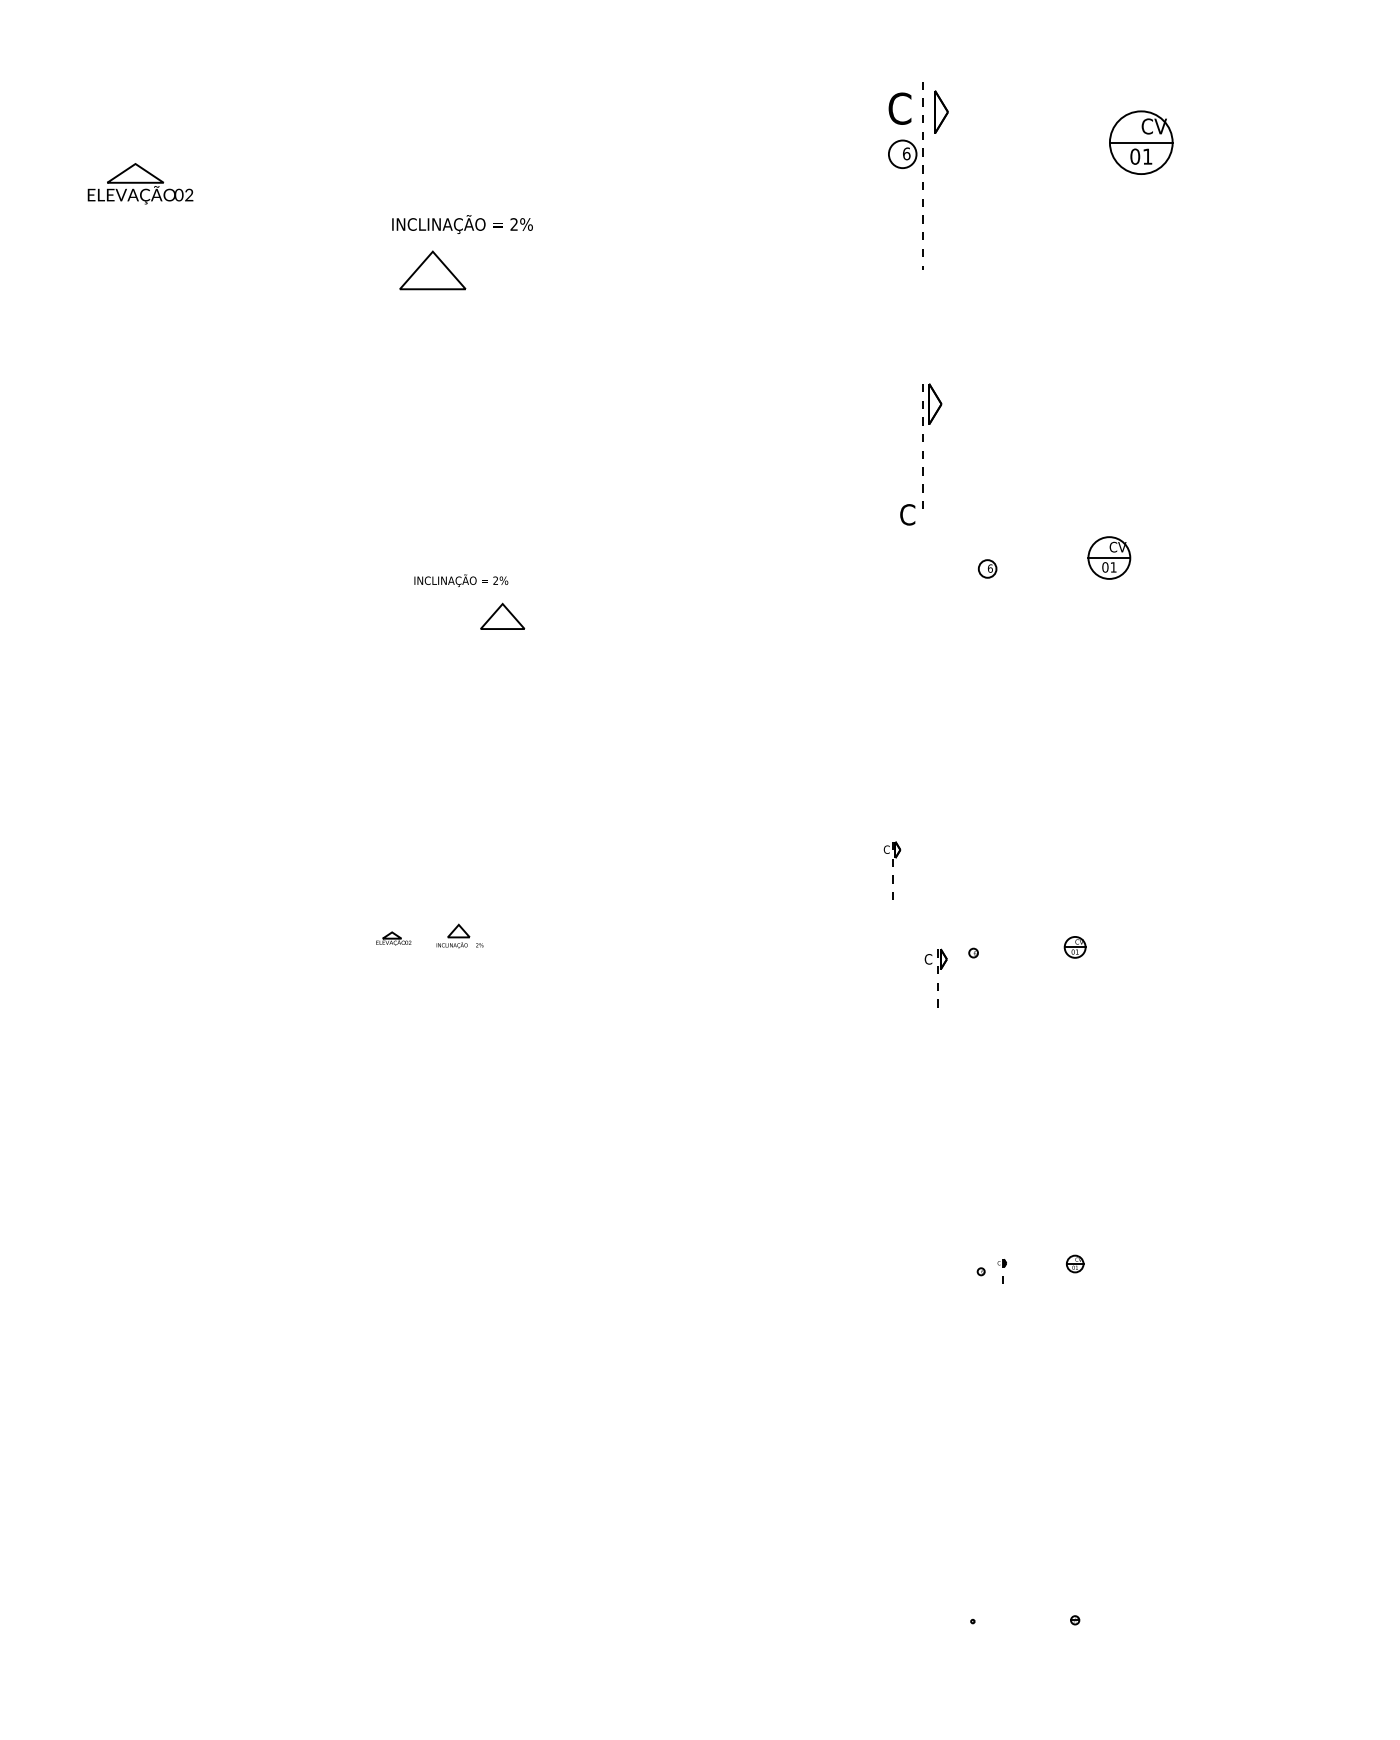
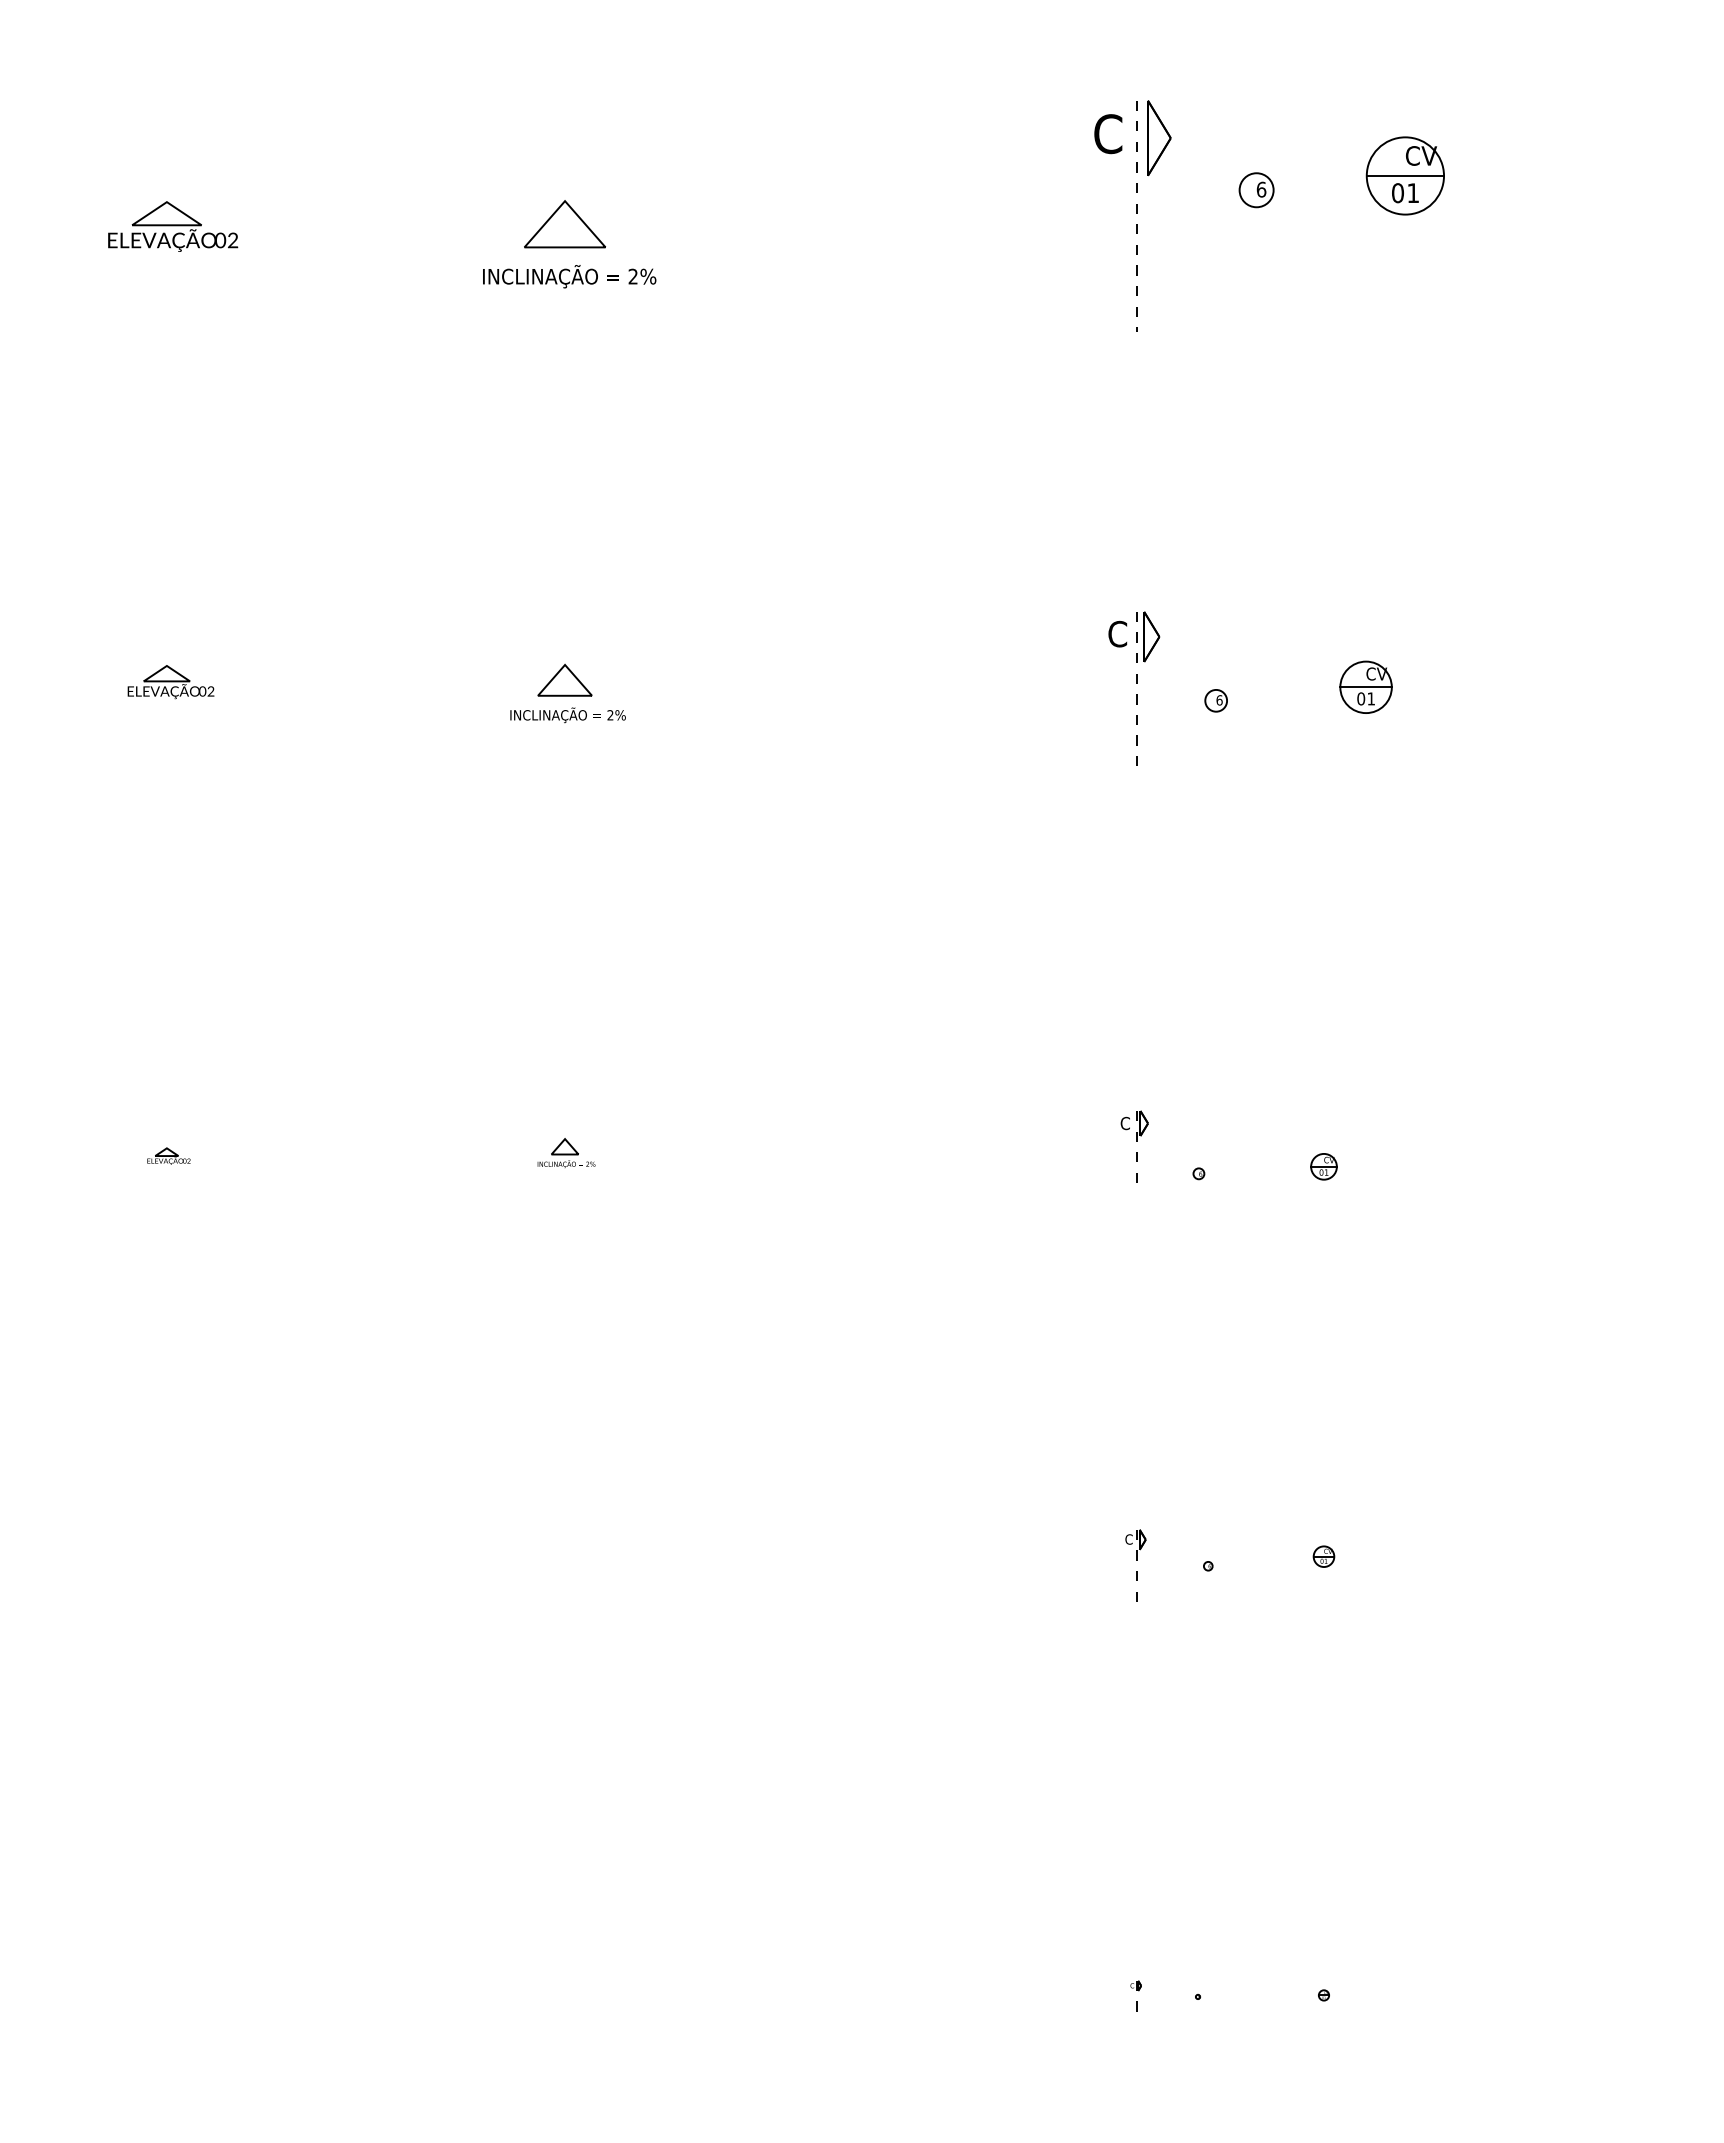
part: (941, 112) -> (1159, 138), size x1.43
part: (902, 154) -> (1256, 190), moved
part: (432, 270) -> (564, 224), moved
part: (923, 442) -> (1137, 683), moved
part: (138, 554) -> (170, 682), added
part: (502, 615) -> (564, 679), moved
part: (892, 870) -> (1135, 1565), moved
part: (393, 938) -> (168, 1155), moved
part: (935, 978) -> (1134, 1146), moved
part: (1001, 1271) -> (1135, 1995), moved

